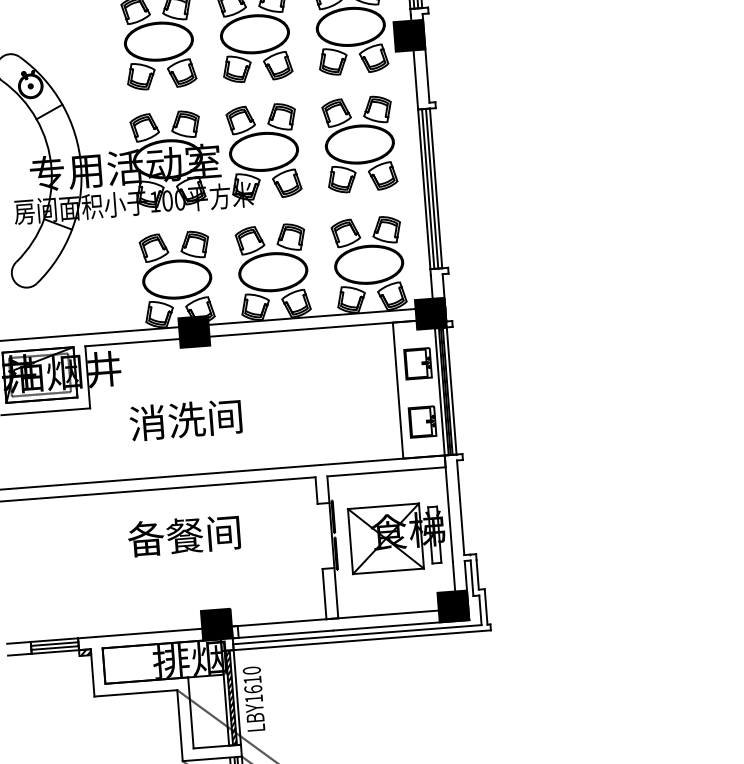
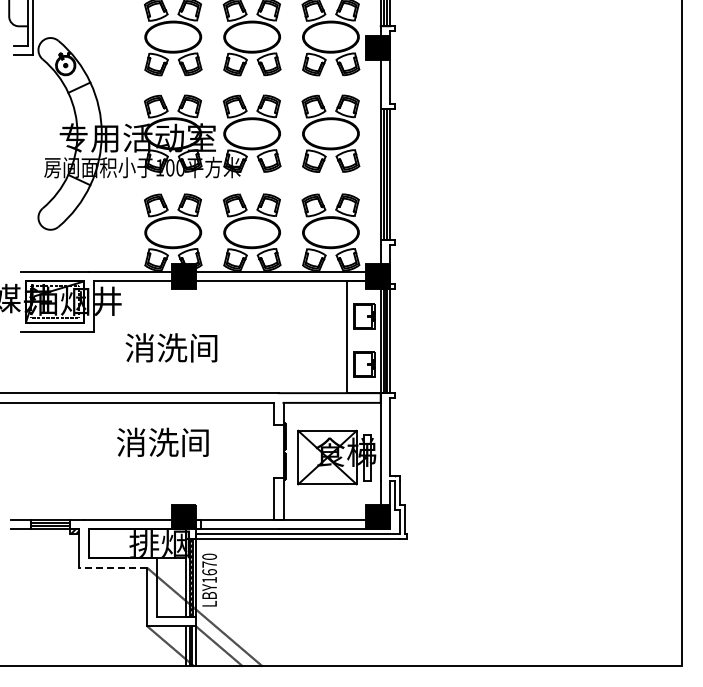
text: (165, 537) -> (147, 442), 备餐间 -> 消洗间
text: (252, 679) -> (209, 564), LBY1610 -> LBY1670
line: (134, 693) -> (112, 568), solid -> dashed

